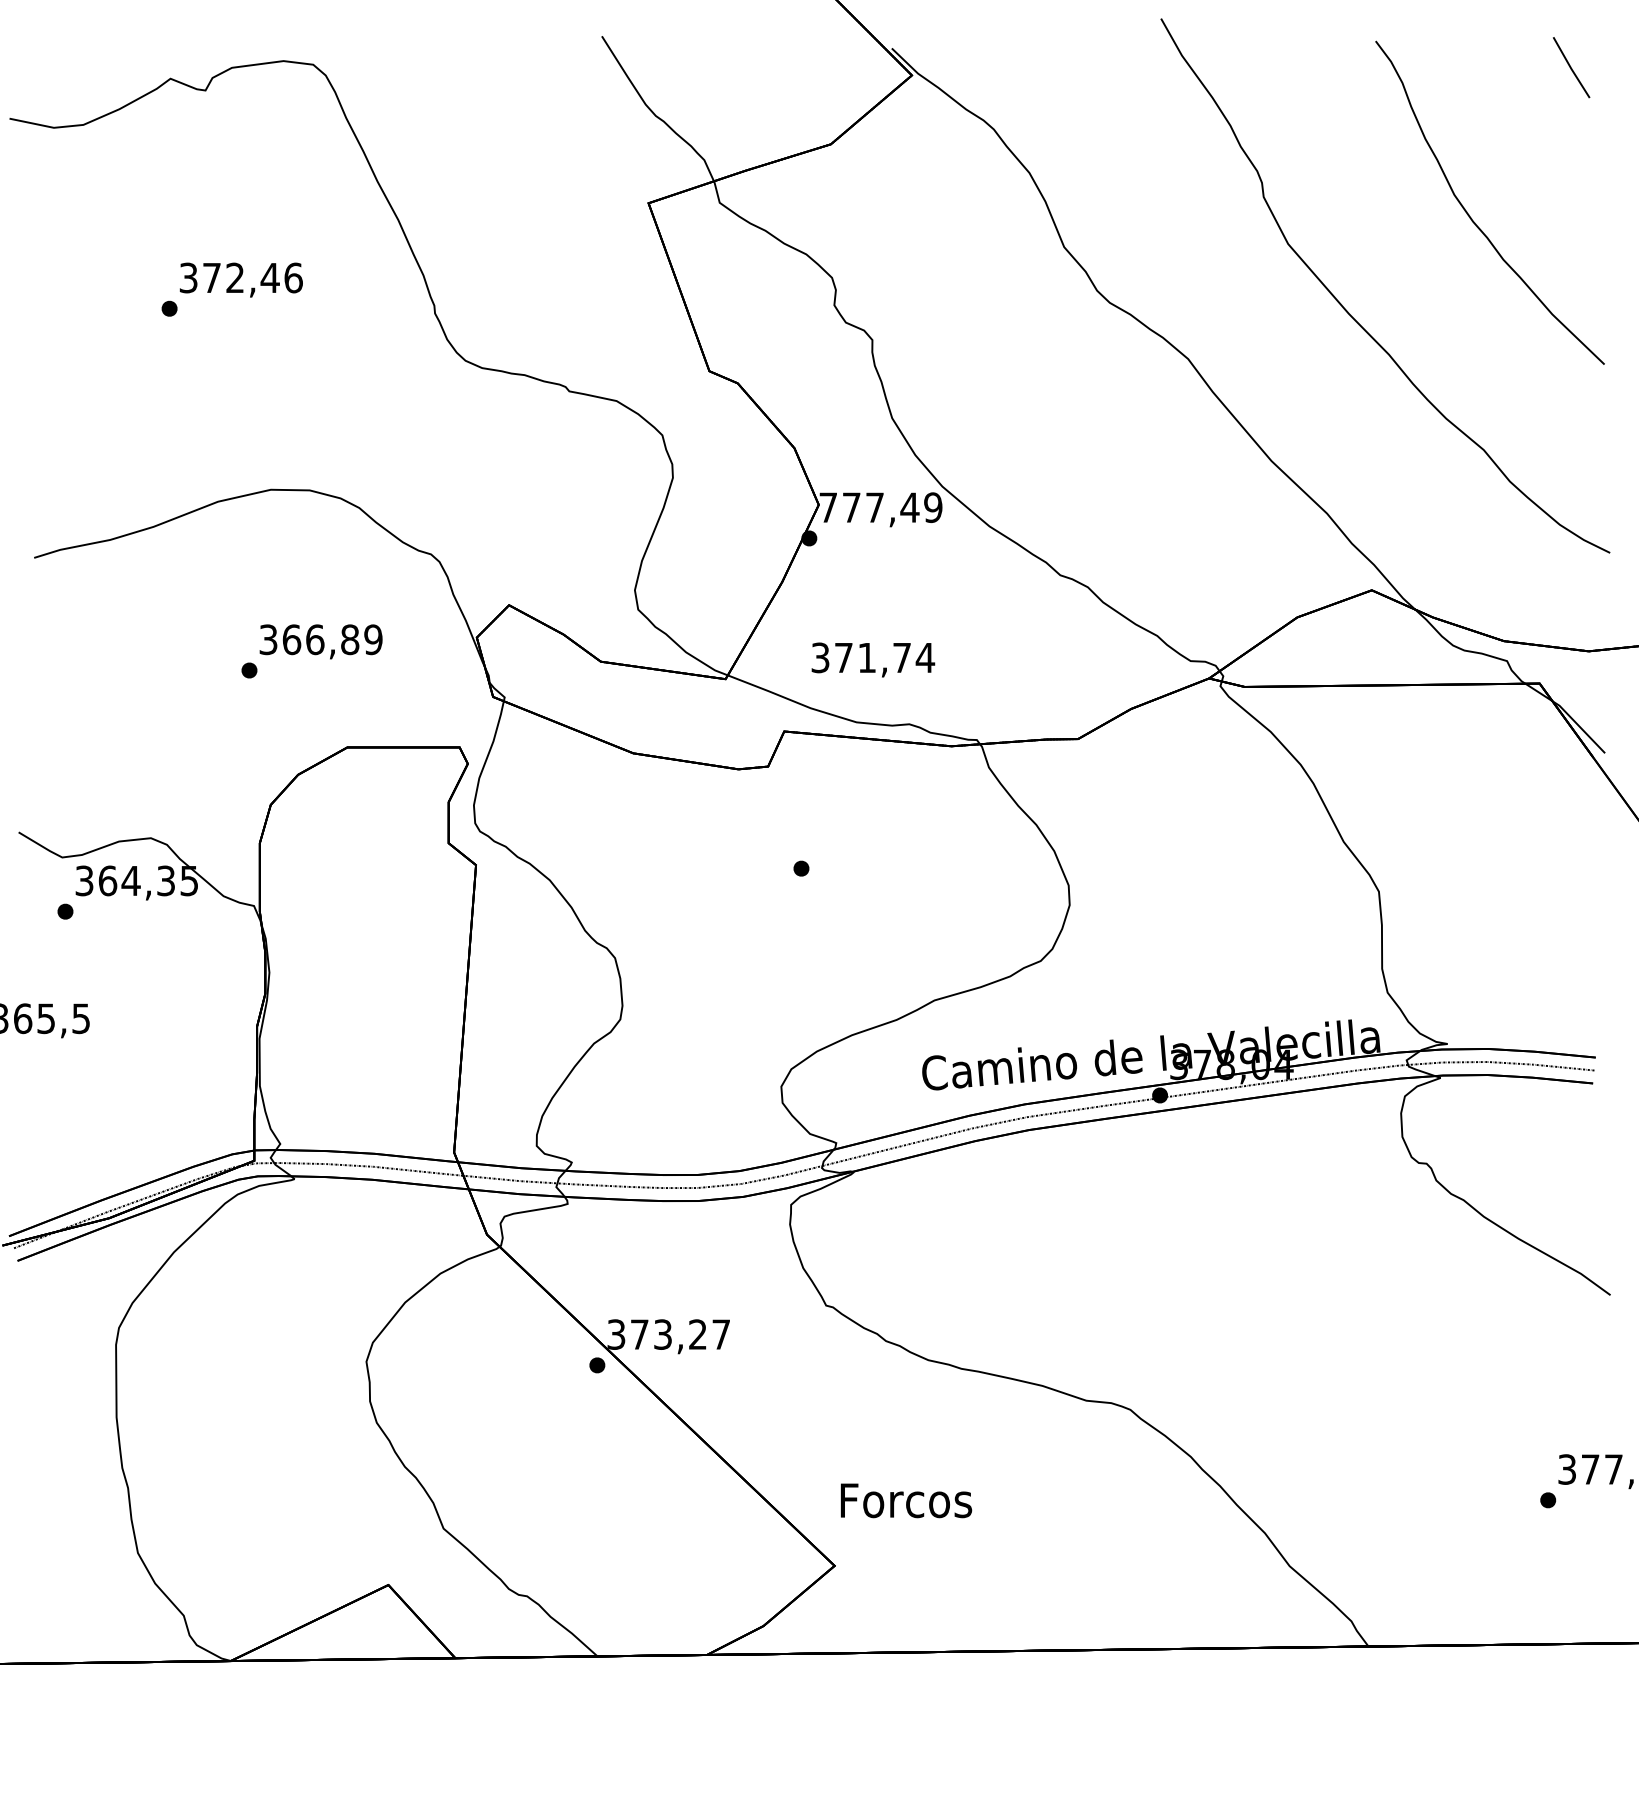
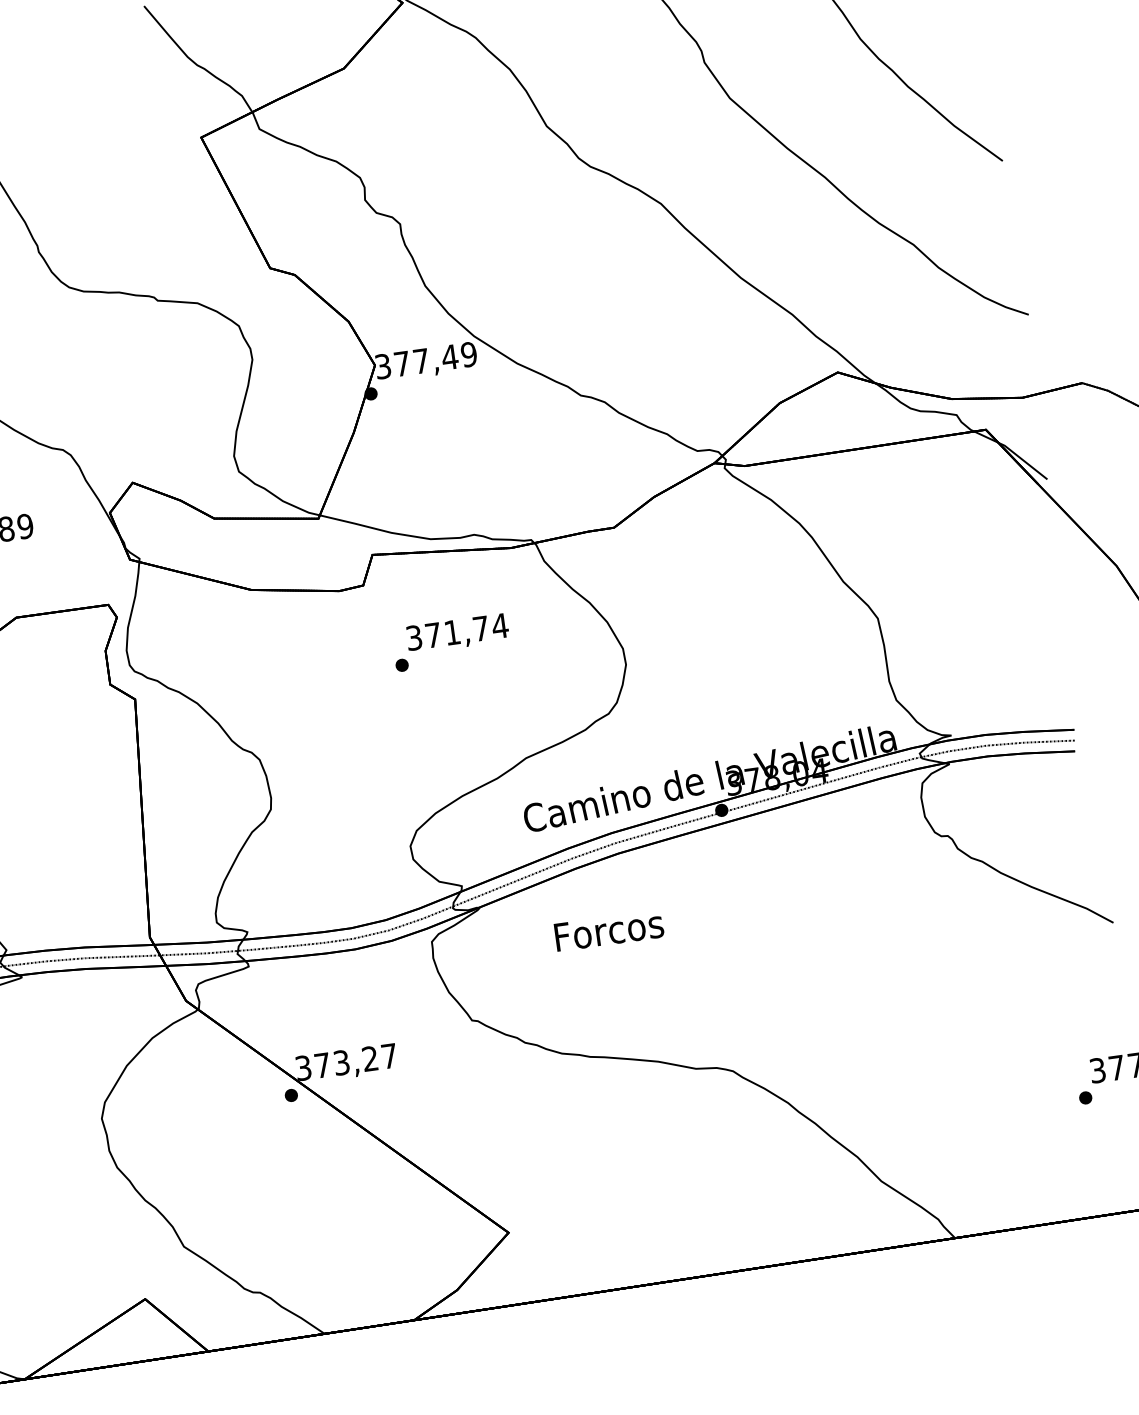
text: (828, 507) -> (383, 366), 777,49 -> 377,49
text: (873, 659) -> (457, 633), moved
text: (906, 1500) -> (609, 930), moved

